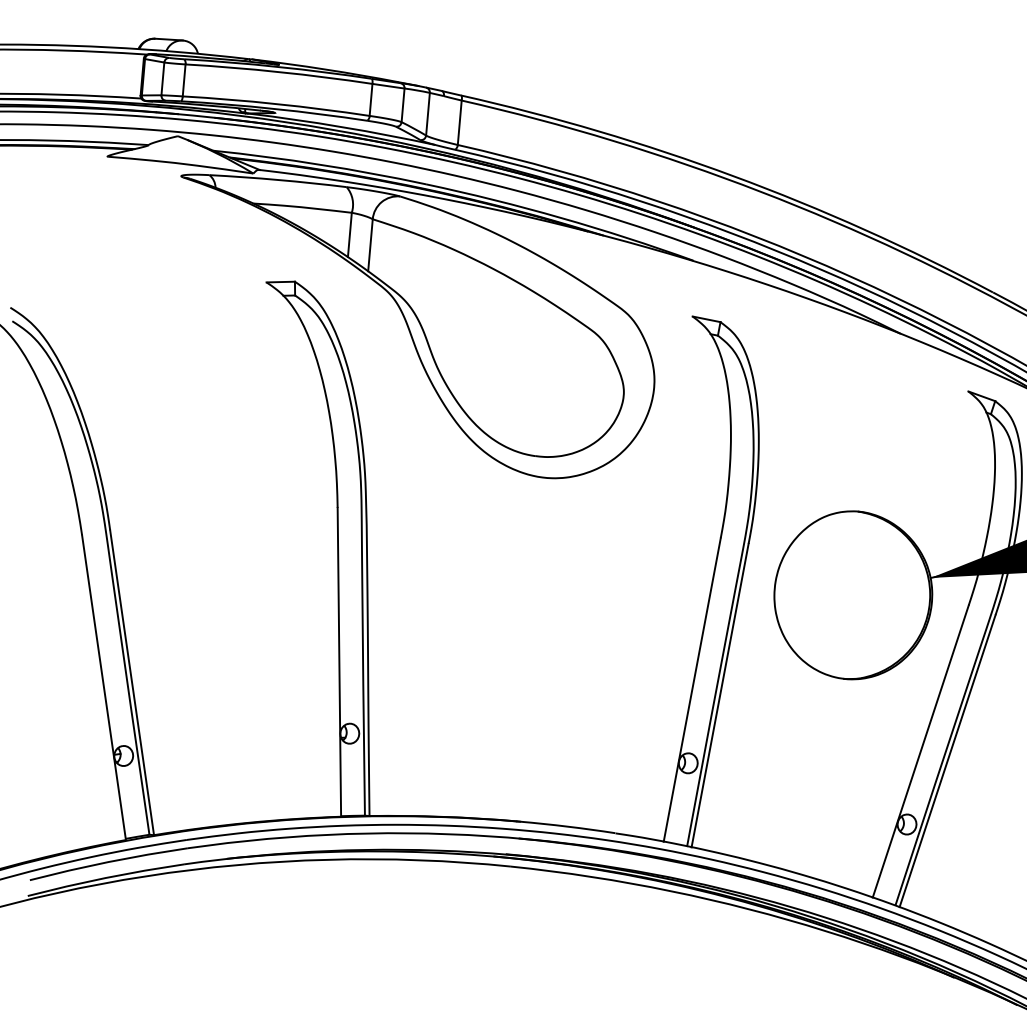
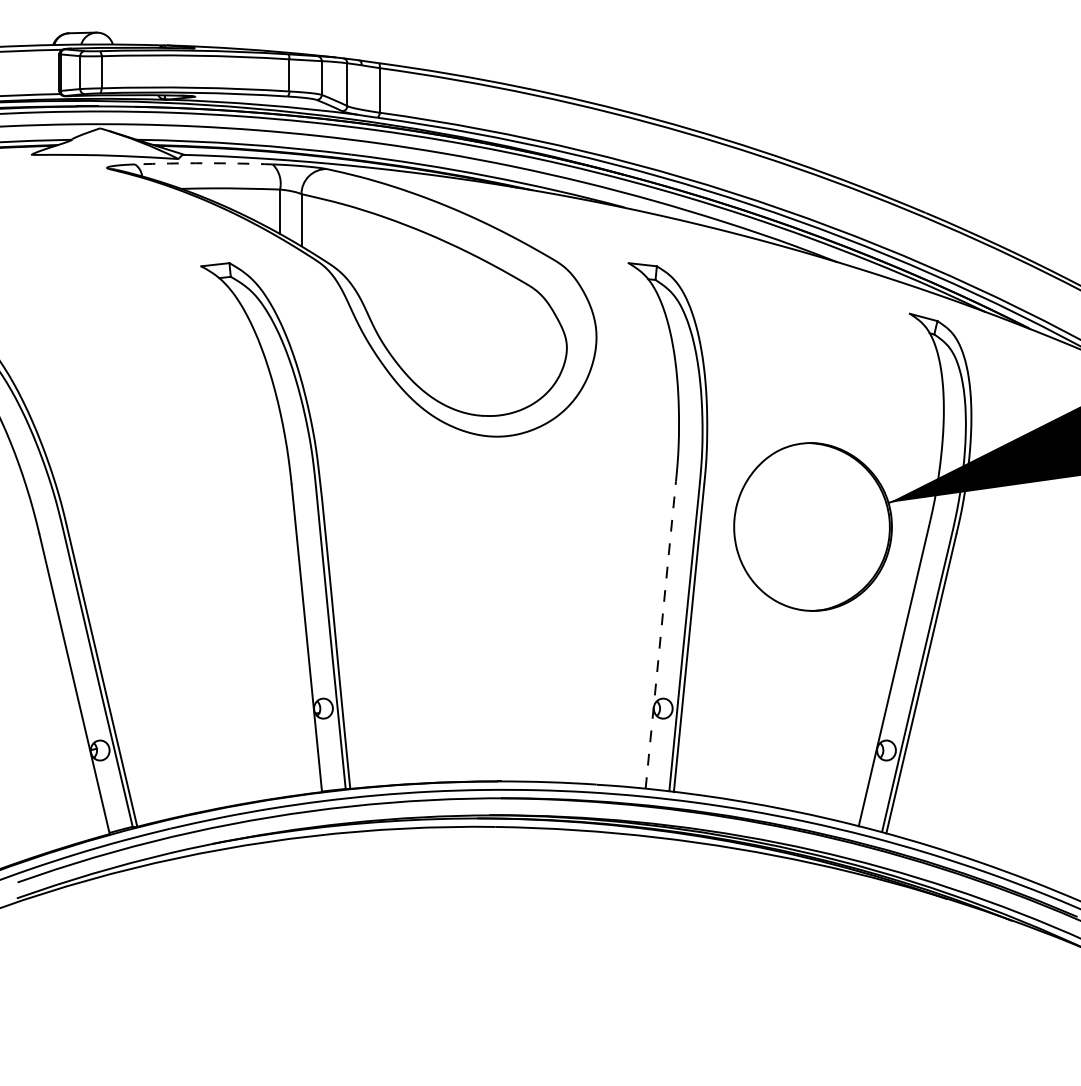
arc: (277, 180) -> (203, 163), solid -> dashed
line: (692, 689) -> (660, 634), solid -> dashed

